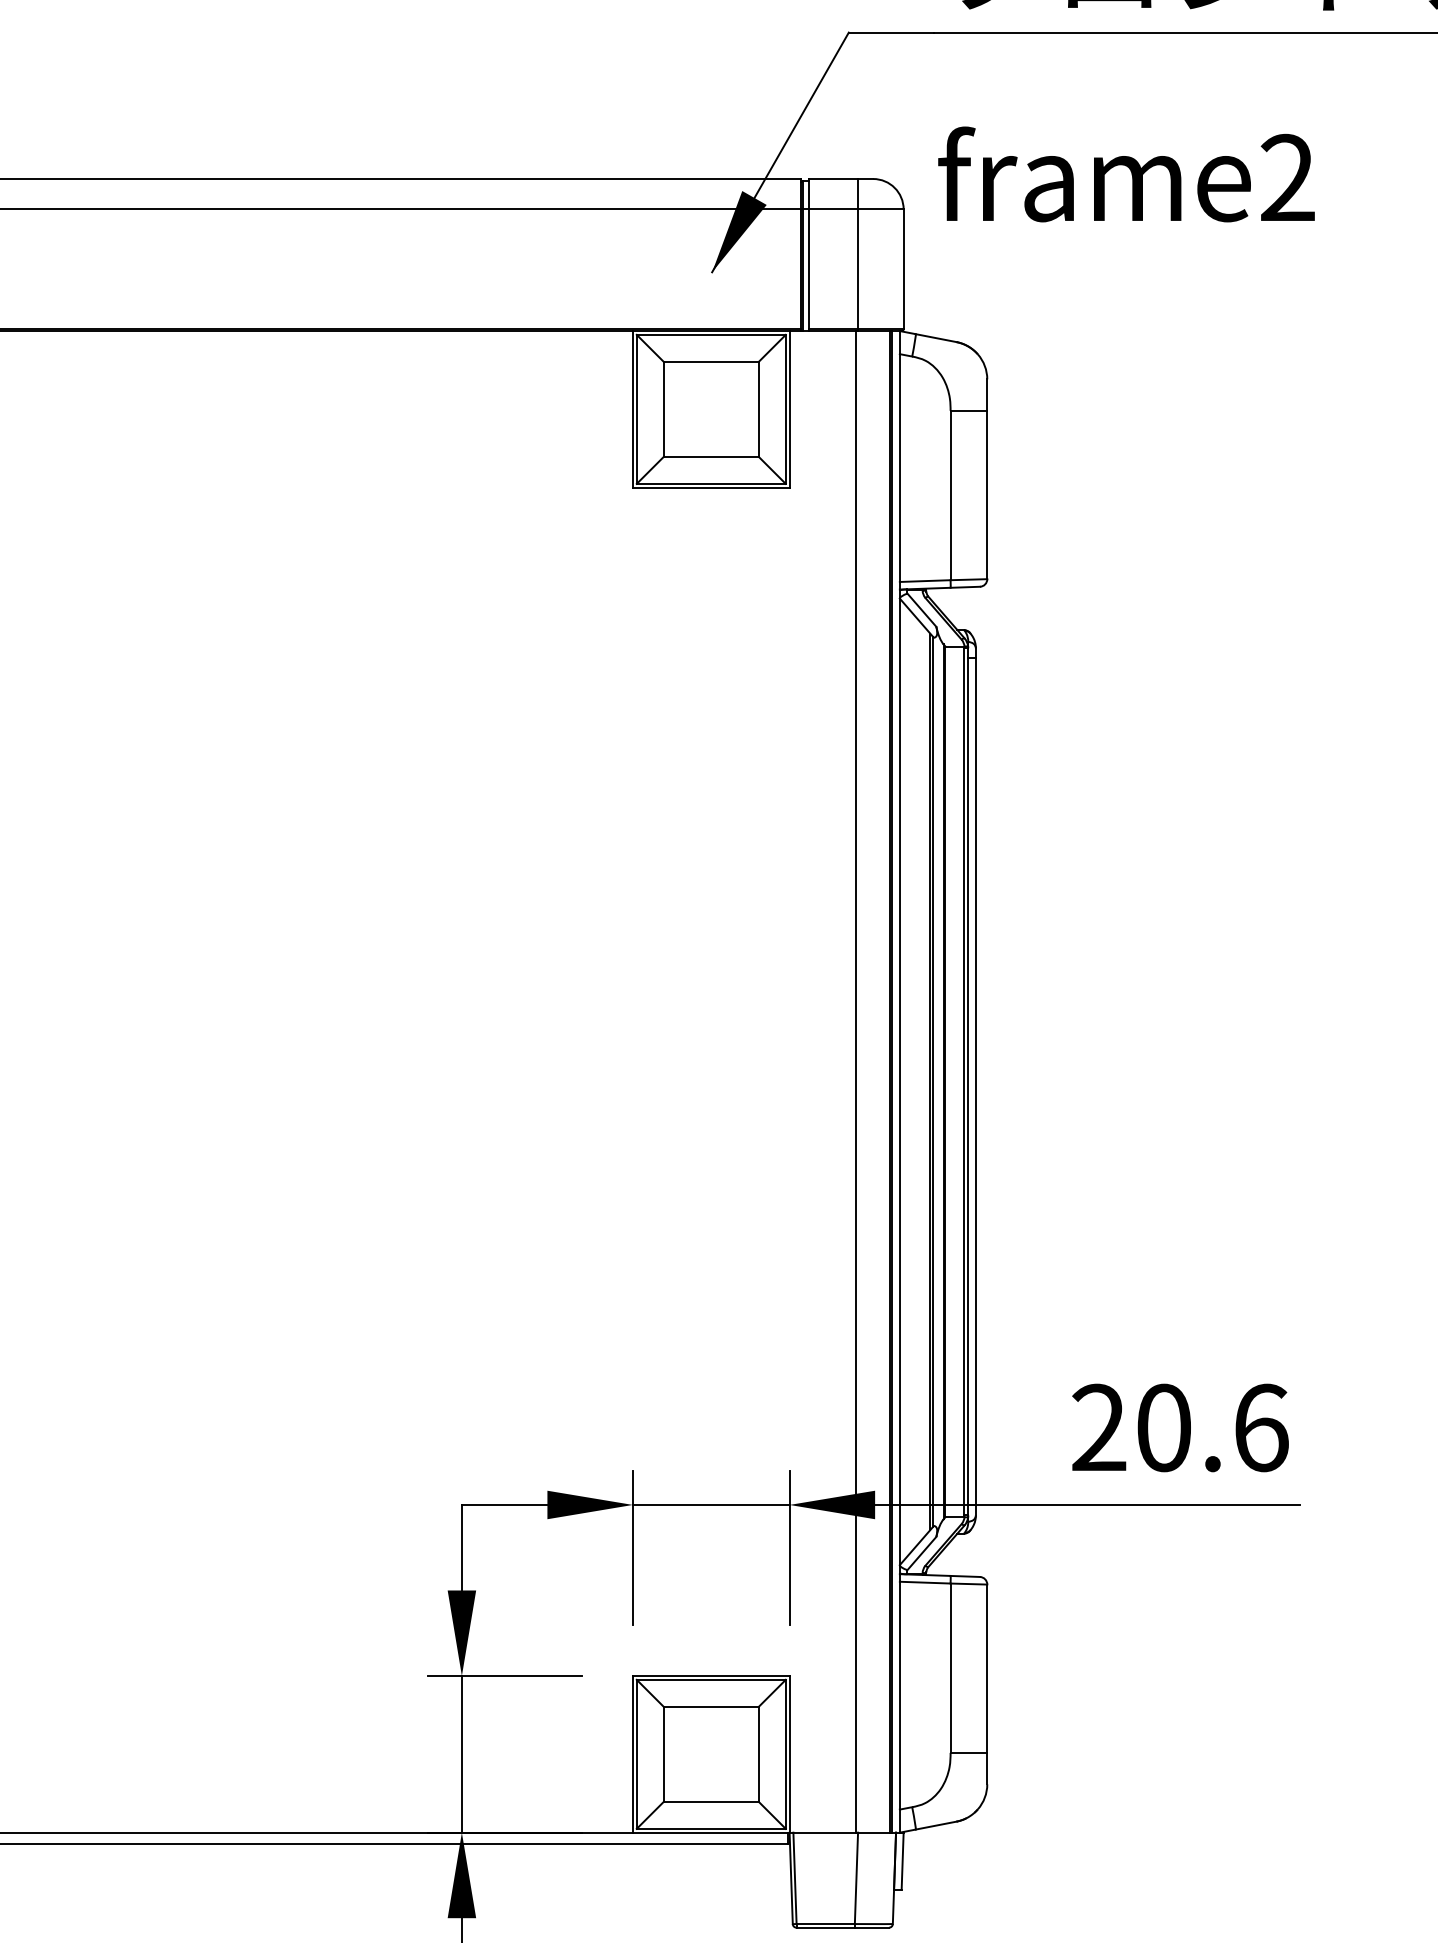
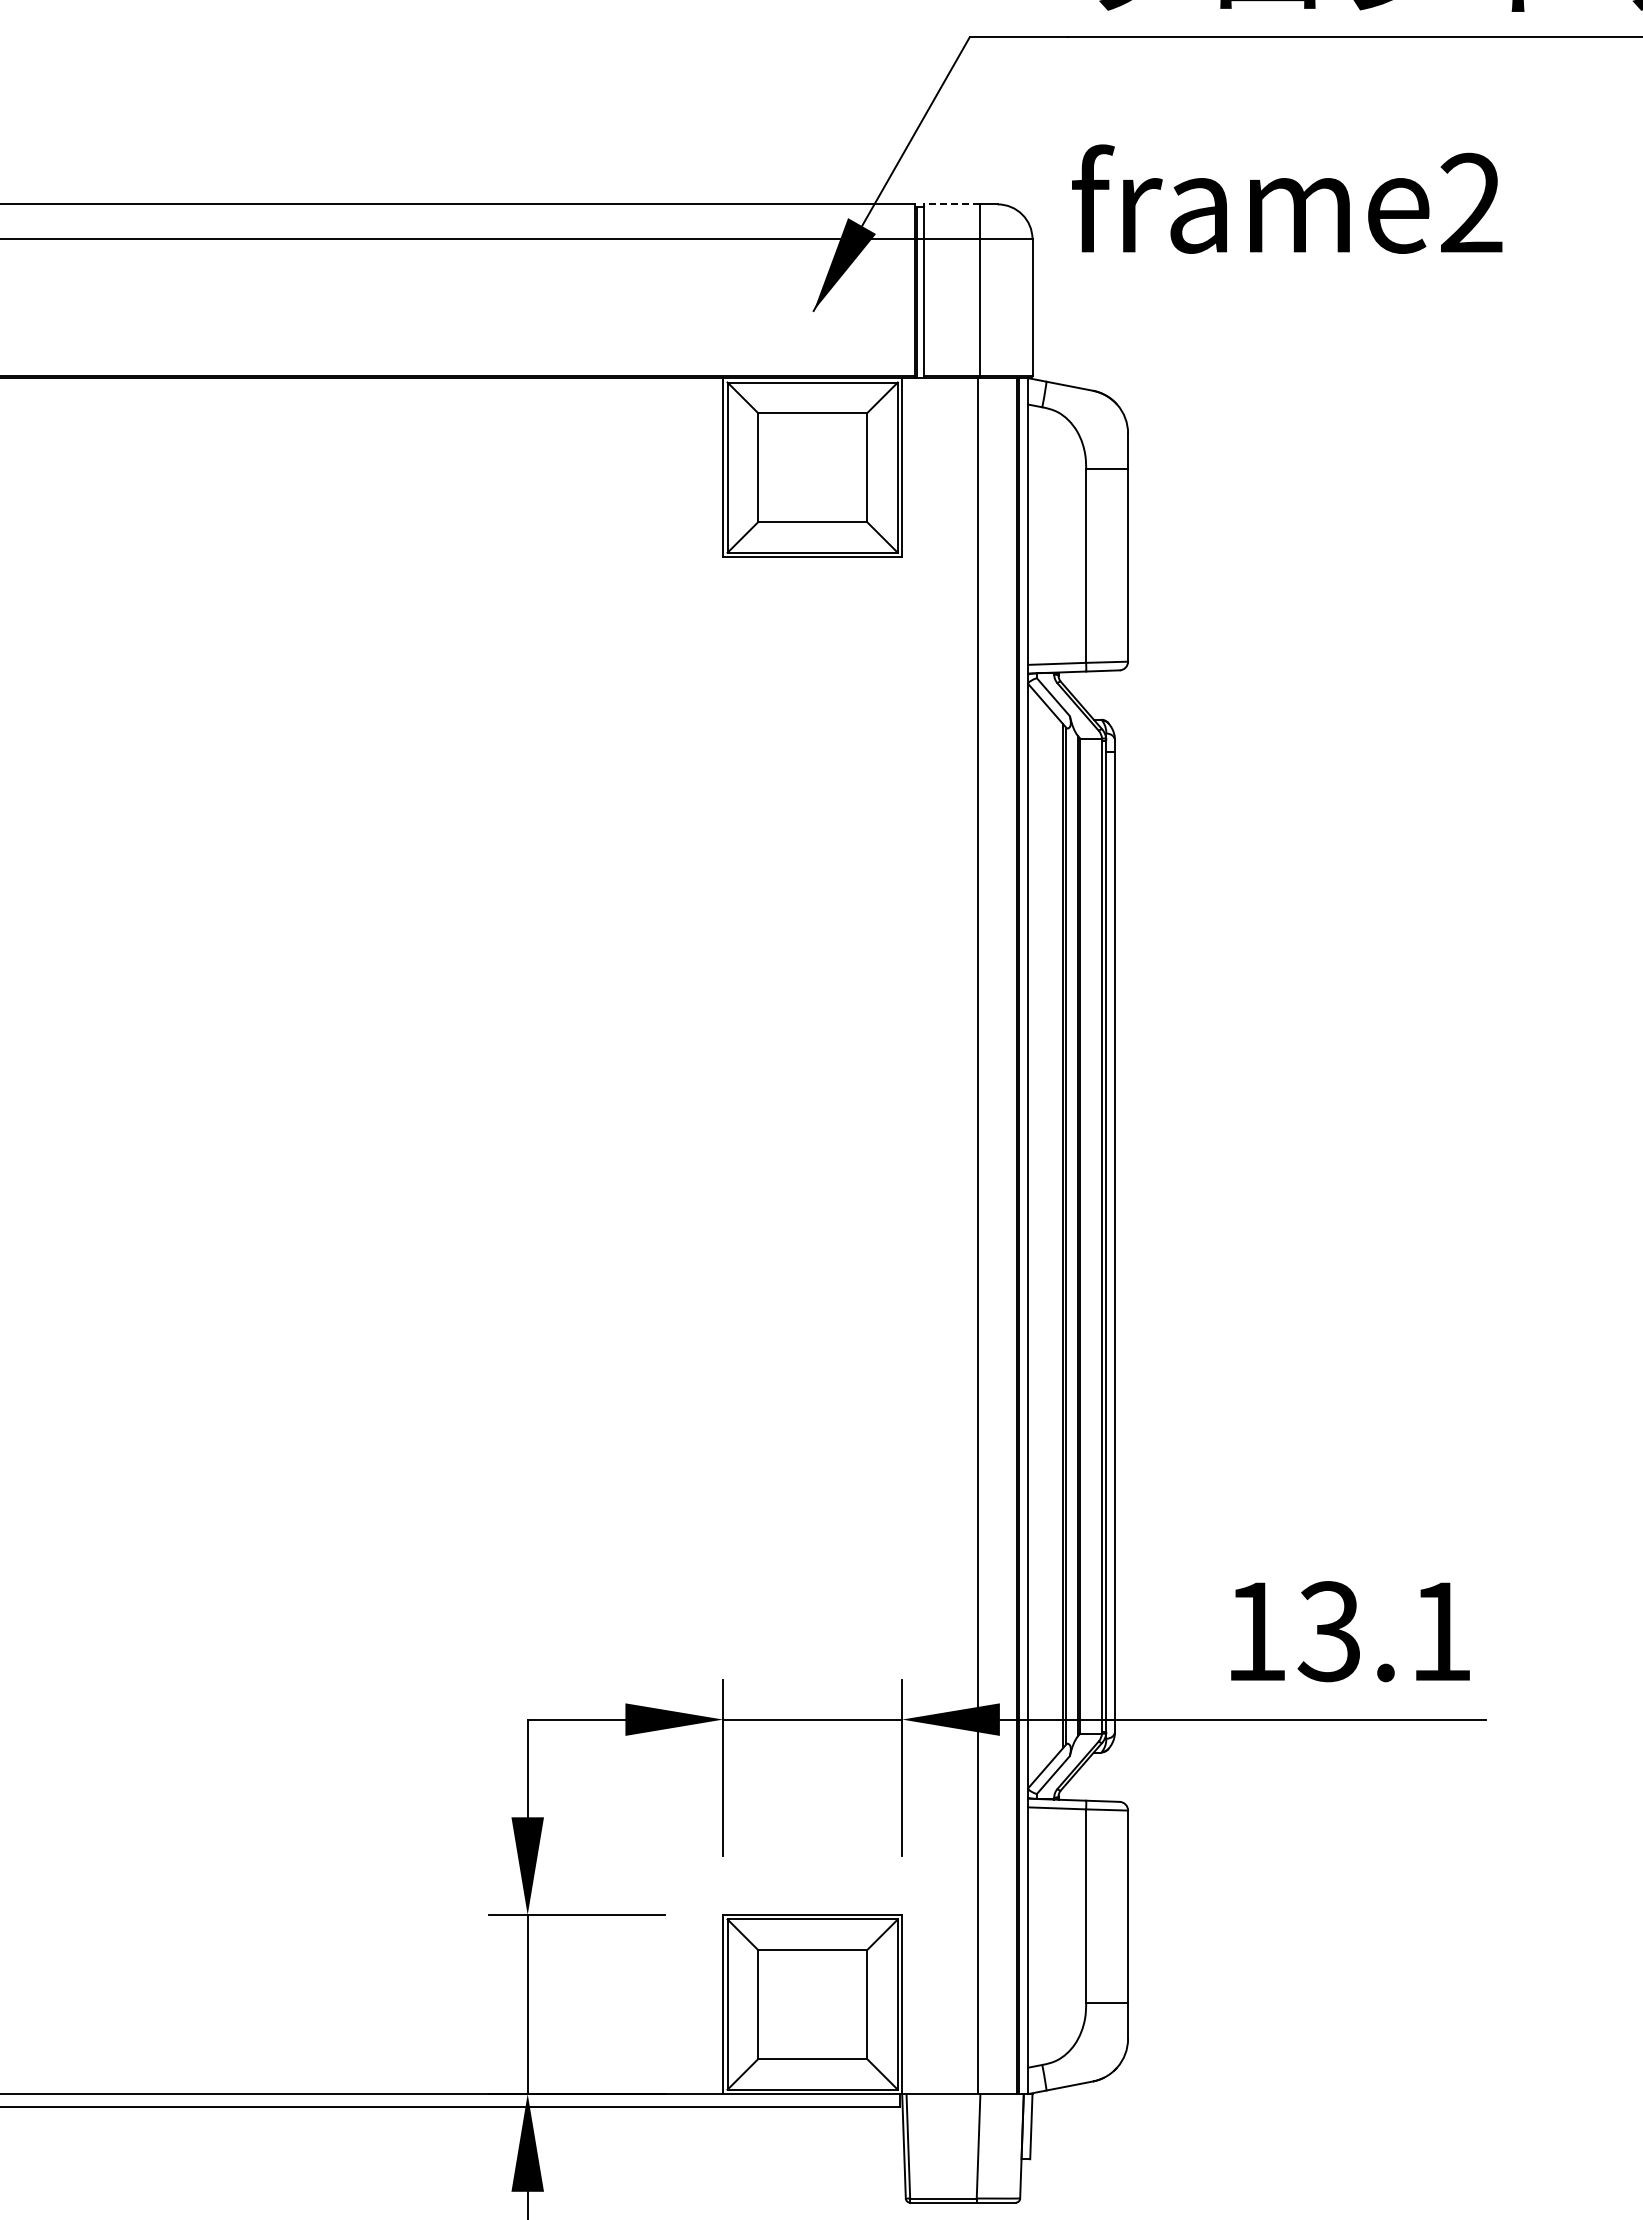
line: (832, 179) -> (951, 204), solid -> dashed
text: (1180, 1427) -> (1348, 1631), 20.6 -> 13.1

